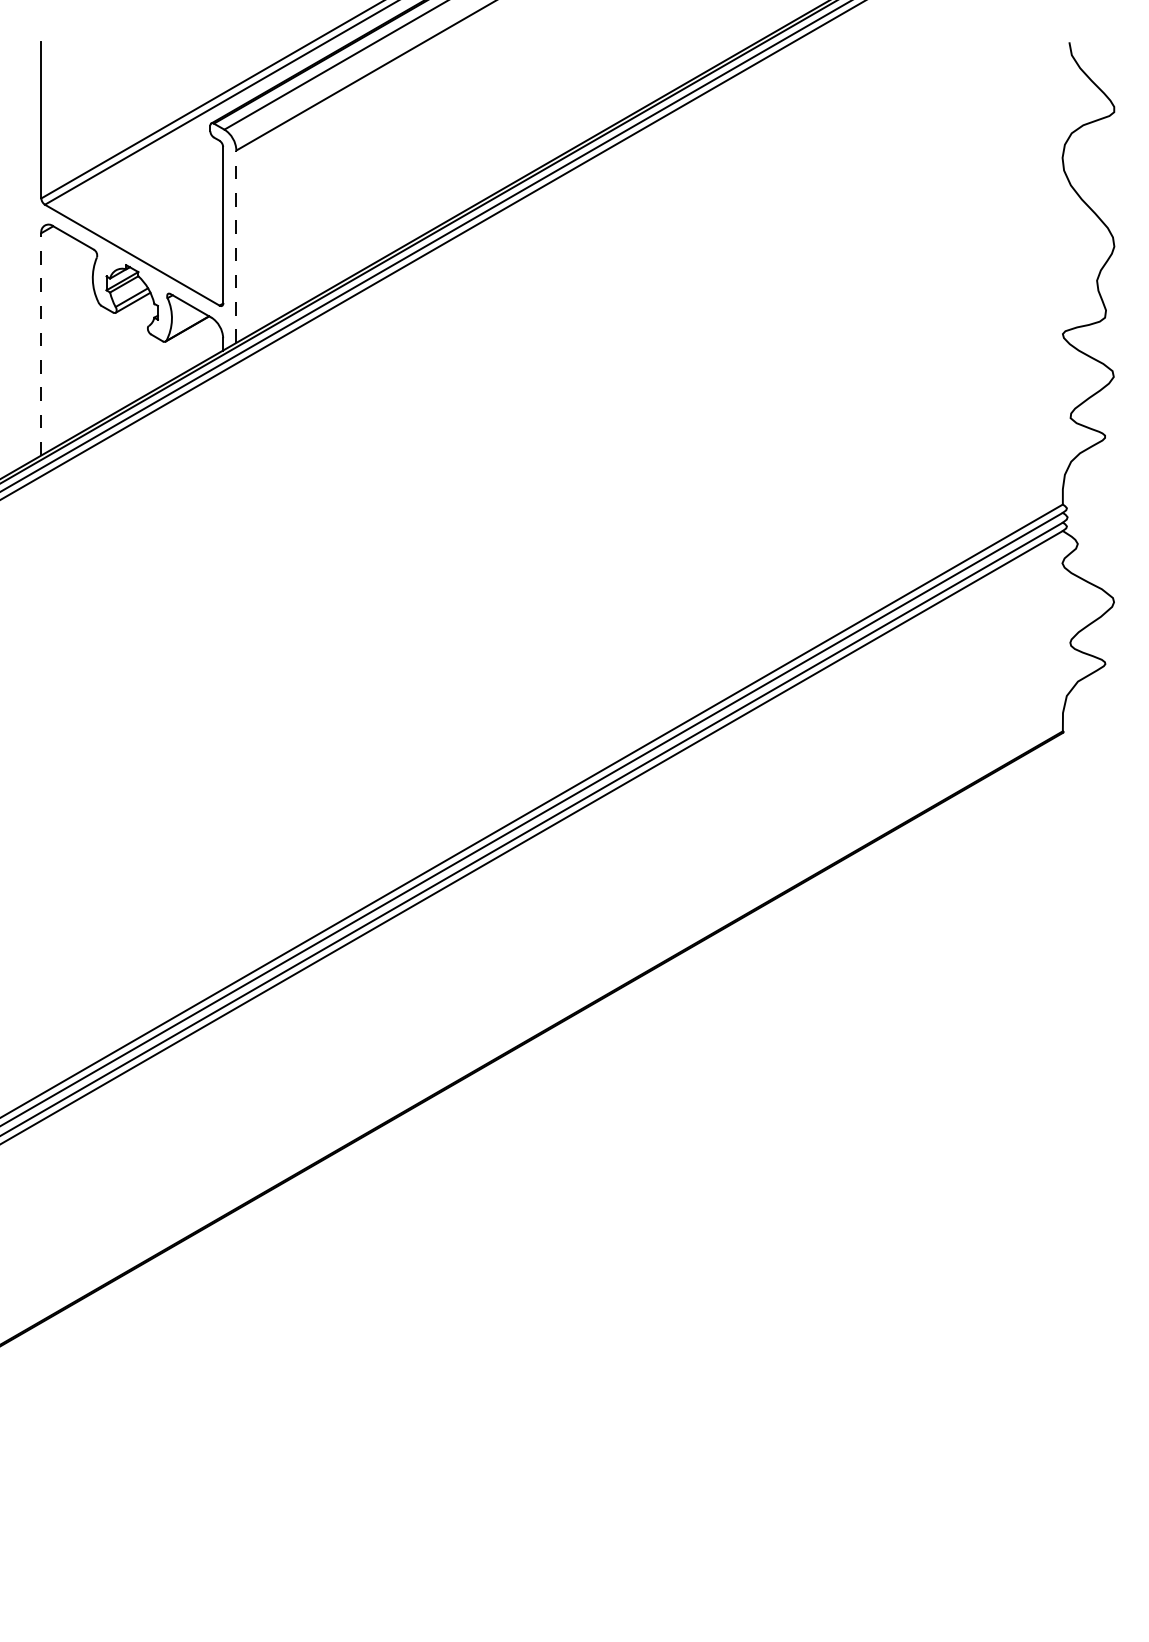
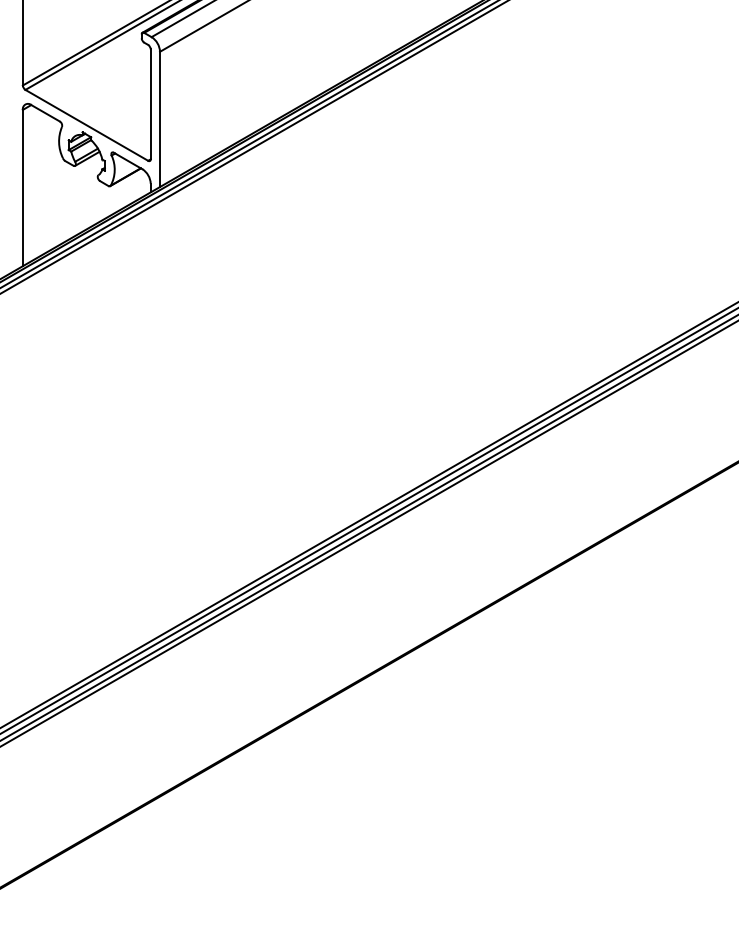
line: (236, 246) -> (160, 119), dashed -> solid
line: (41, 343) -> (23, 187), dashed -> solid

